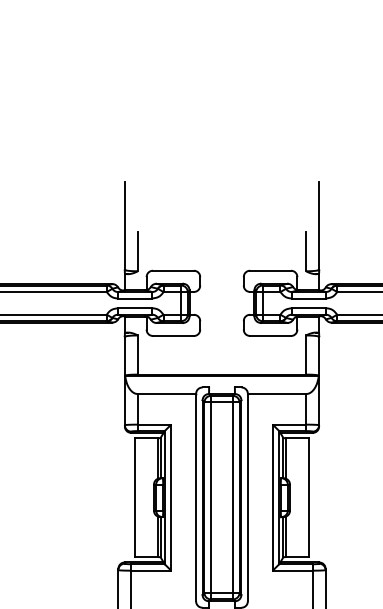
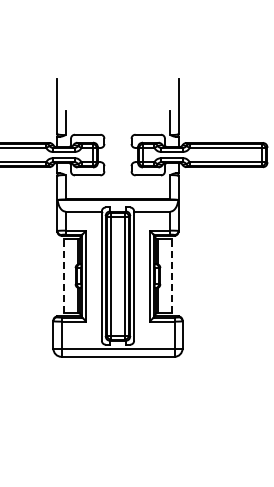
line: (134, 496) -> (63, 275), solid -> dashed
line: (309, 496) -> (172, 275), solid -> dashed

